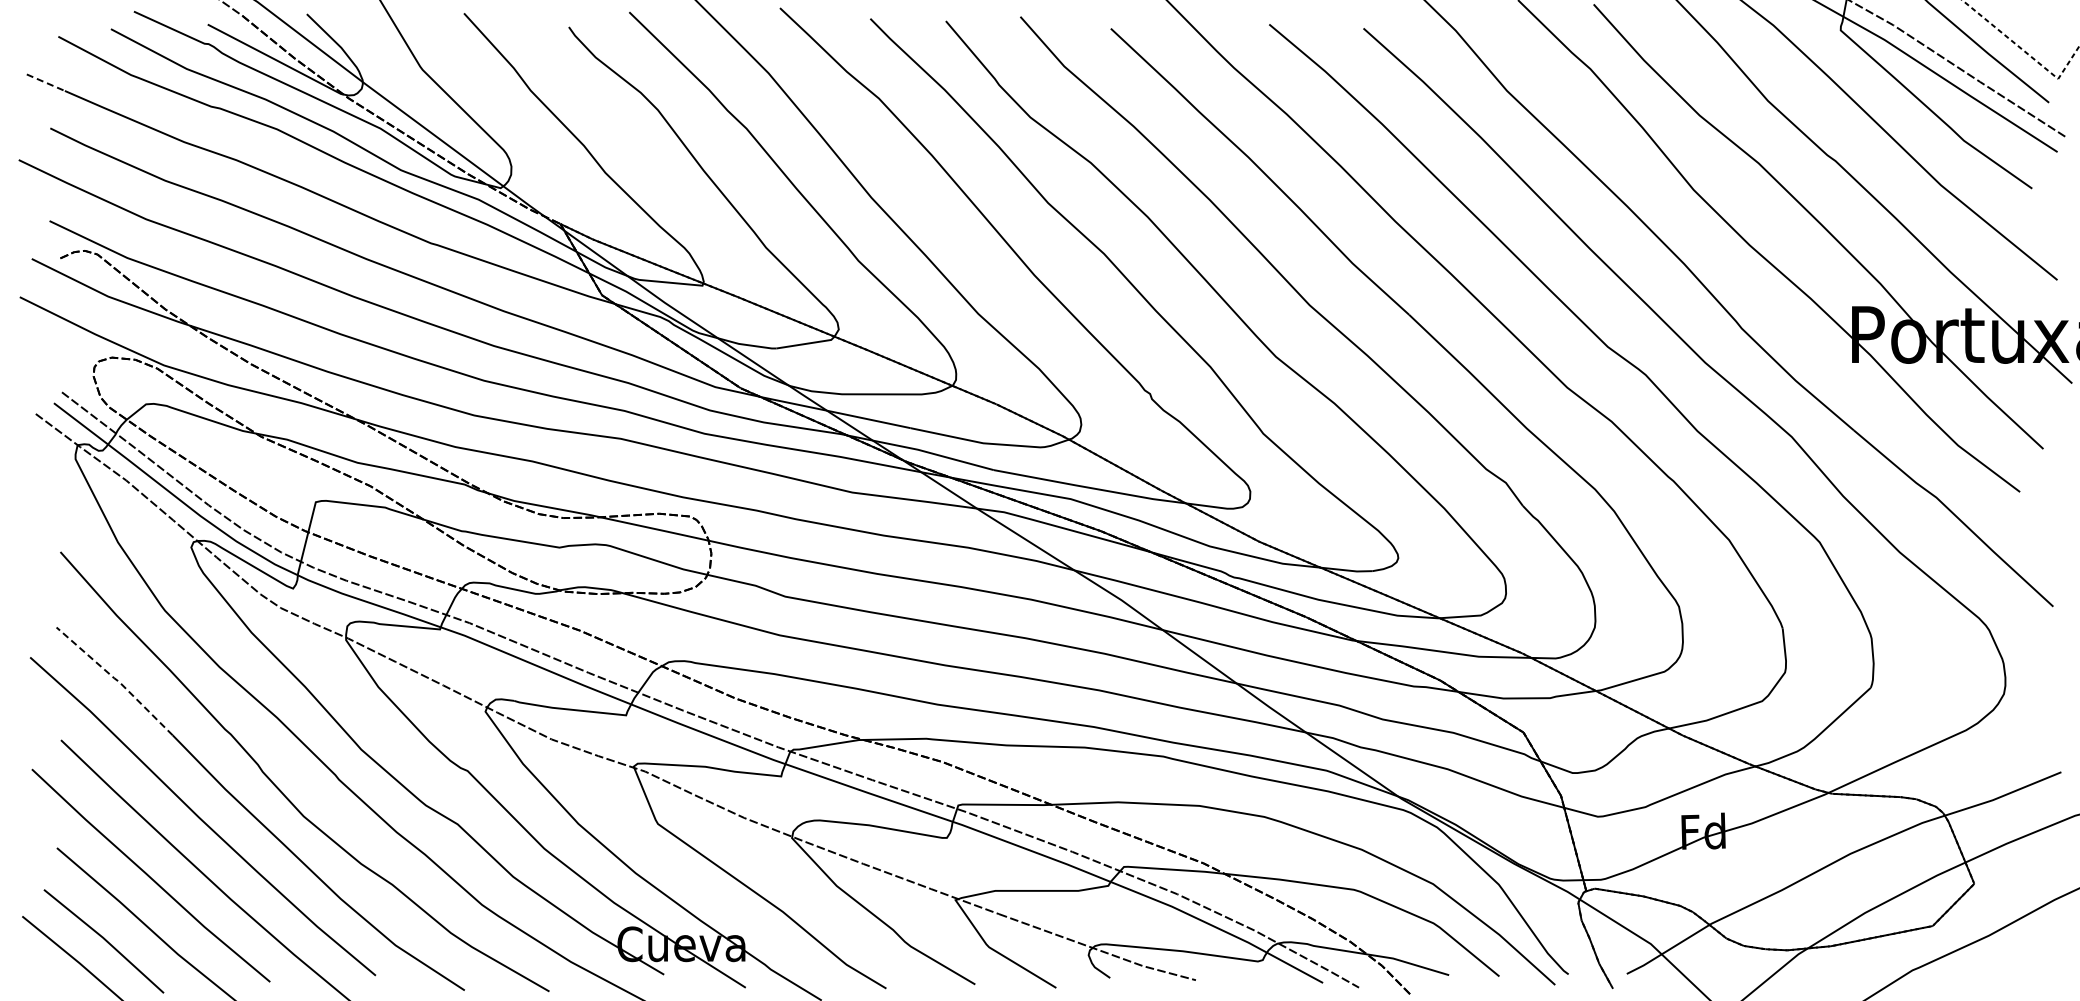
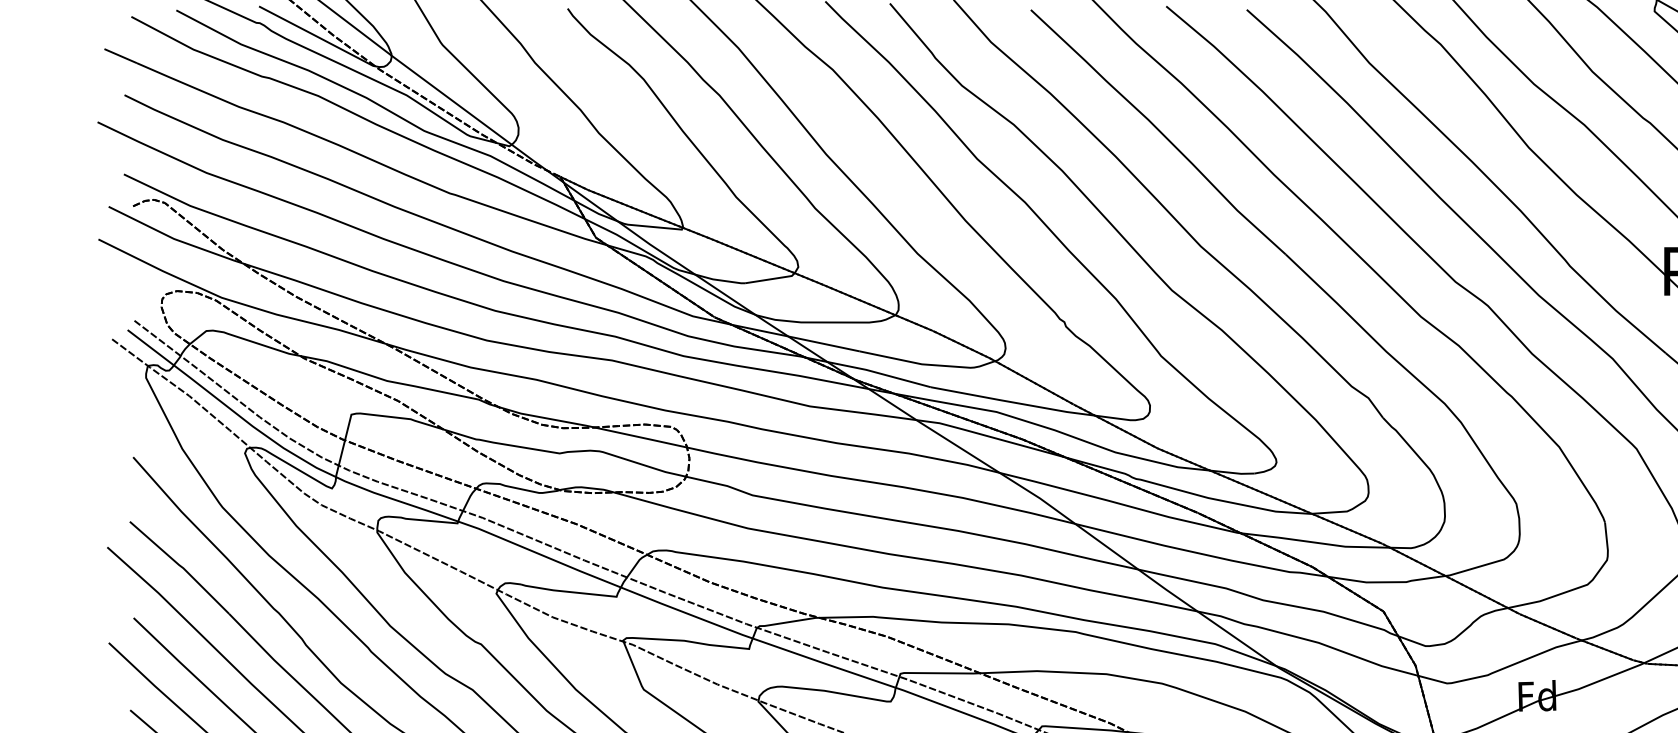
line: (45, 82) -> (120, 55), dashed -> solid
line: (116, 679) -> (181, 566), dashed -> solid

